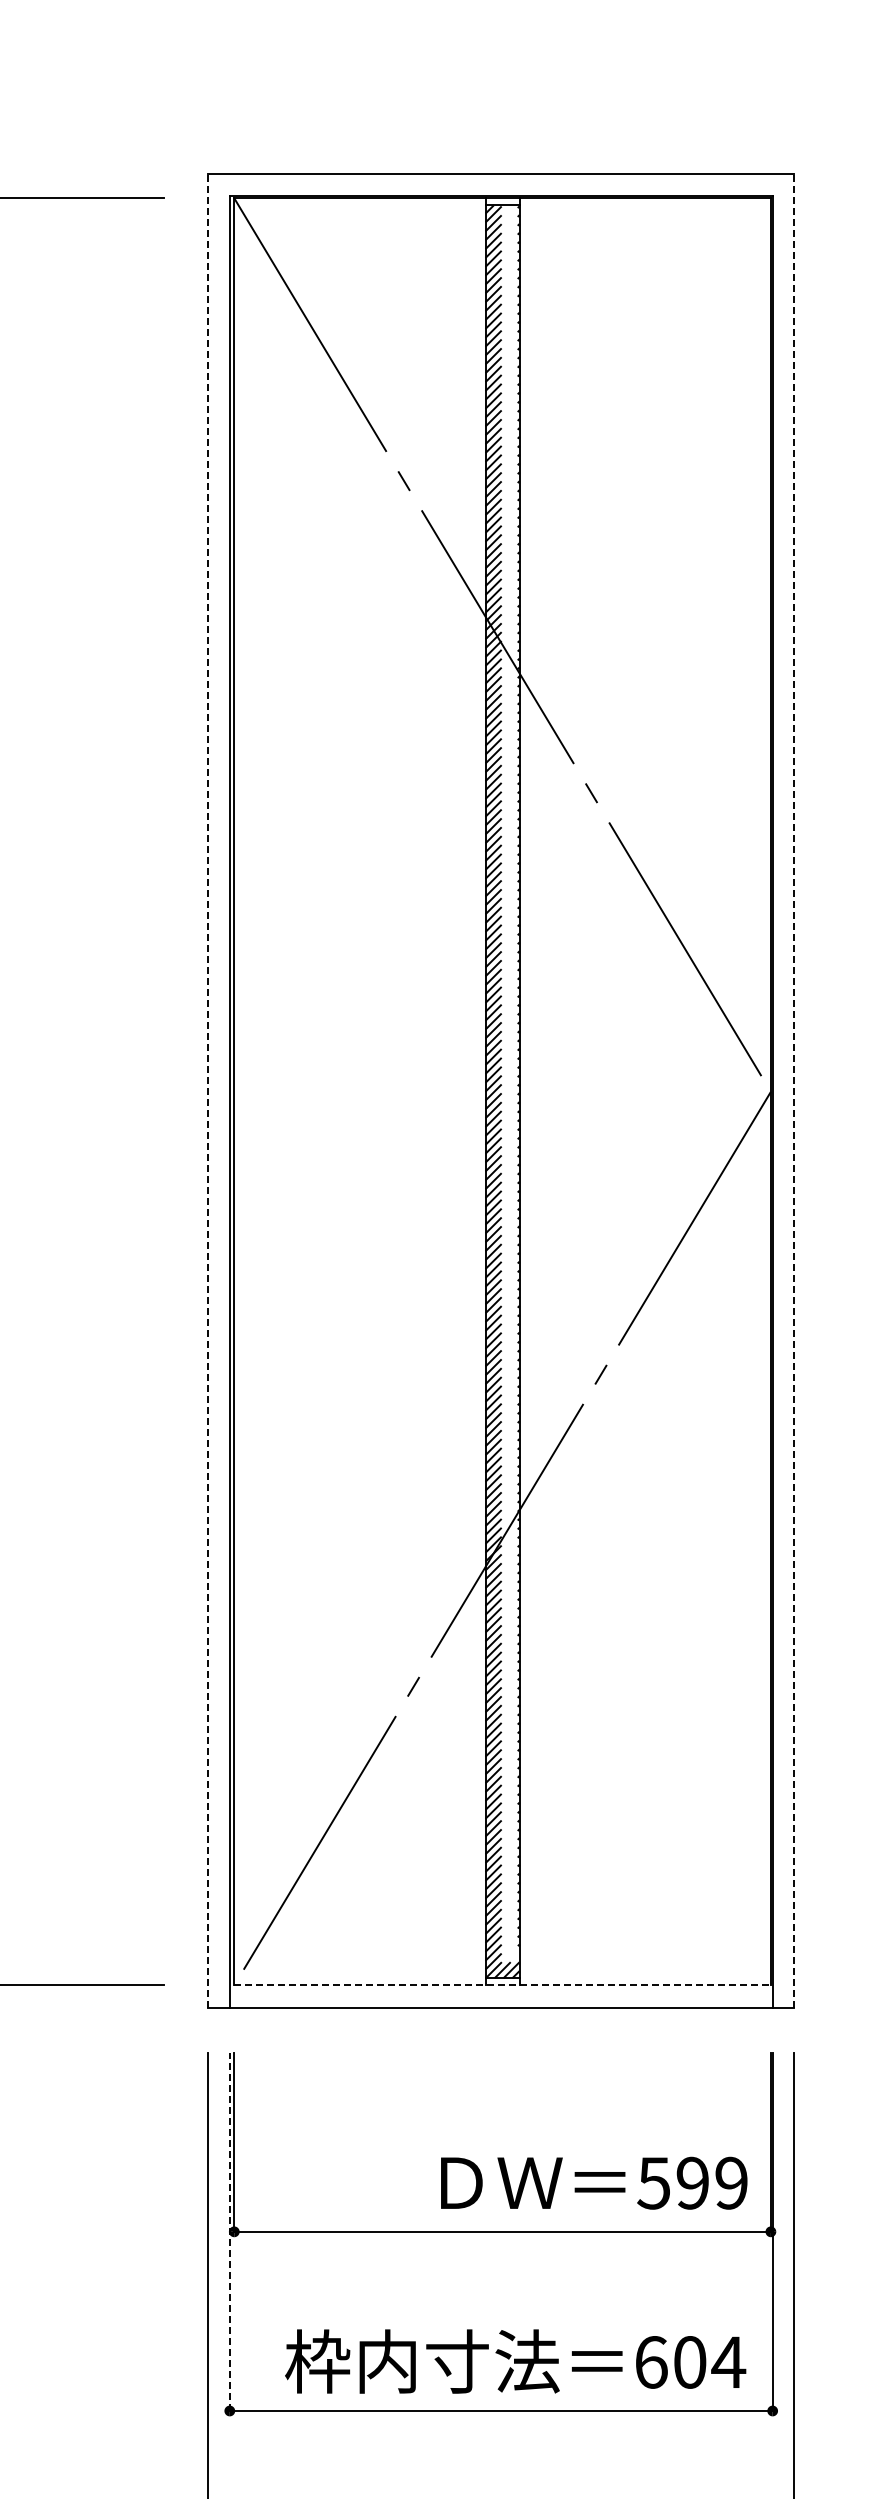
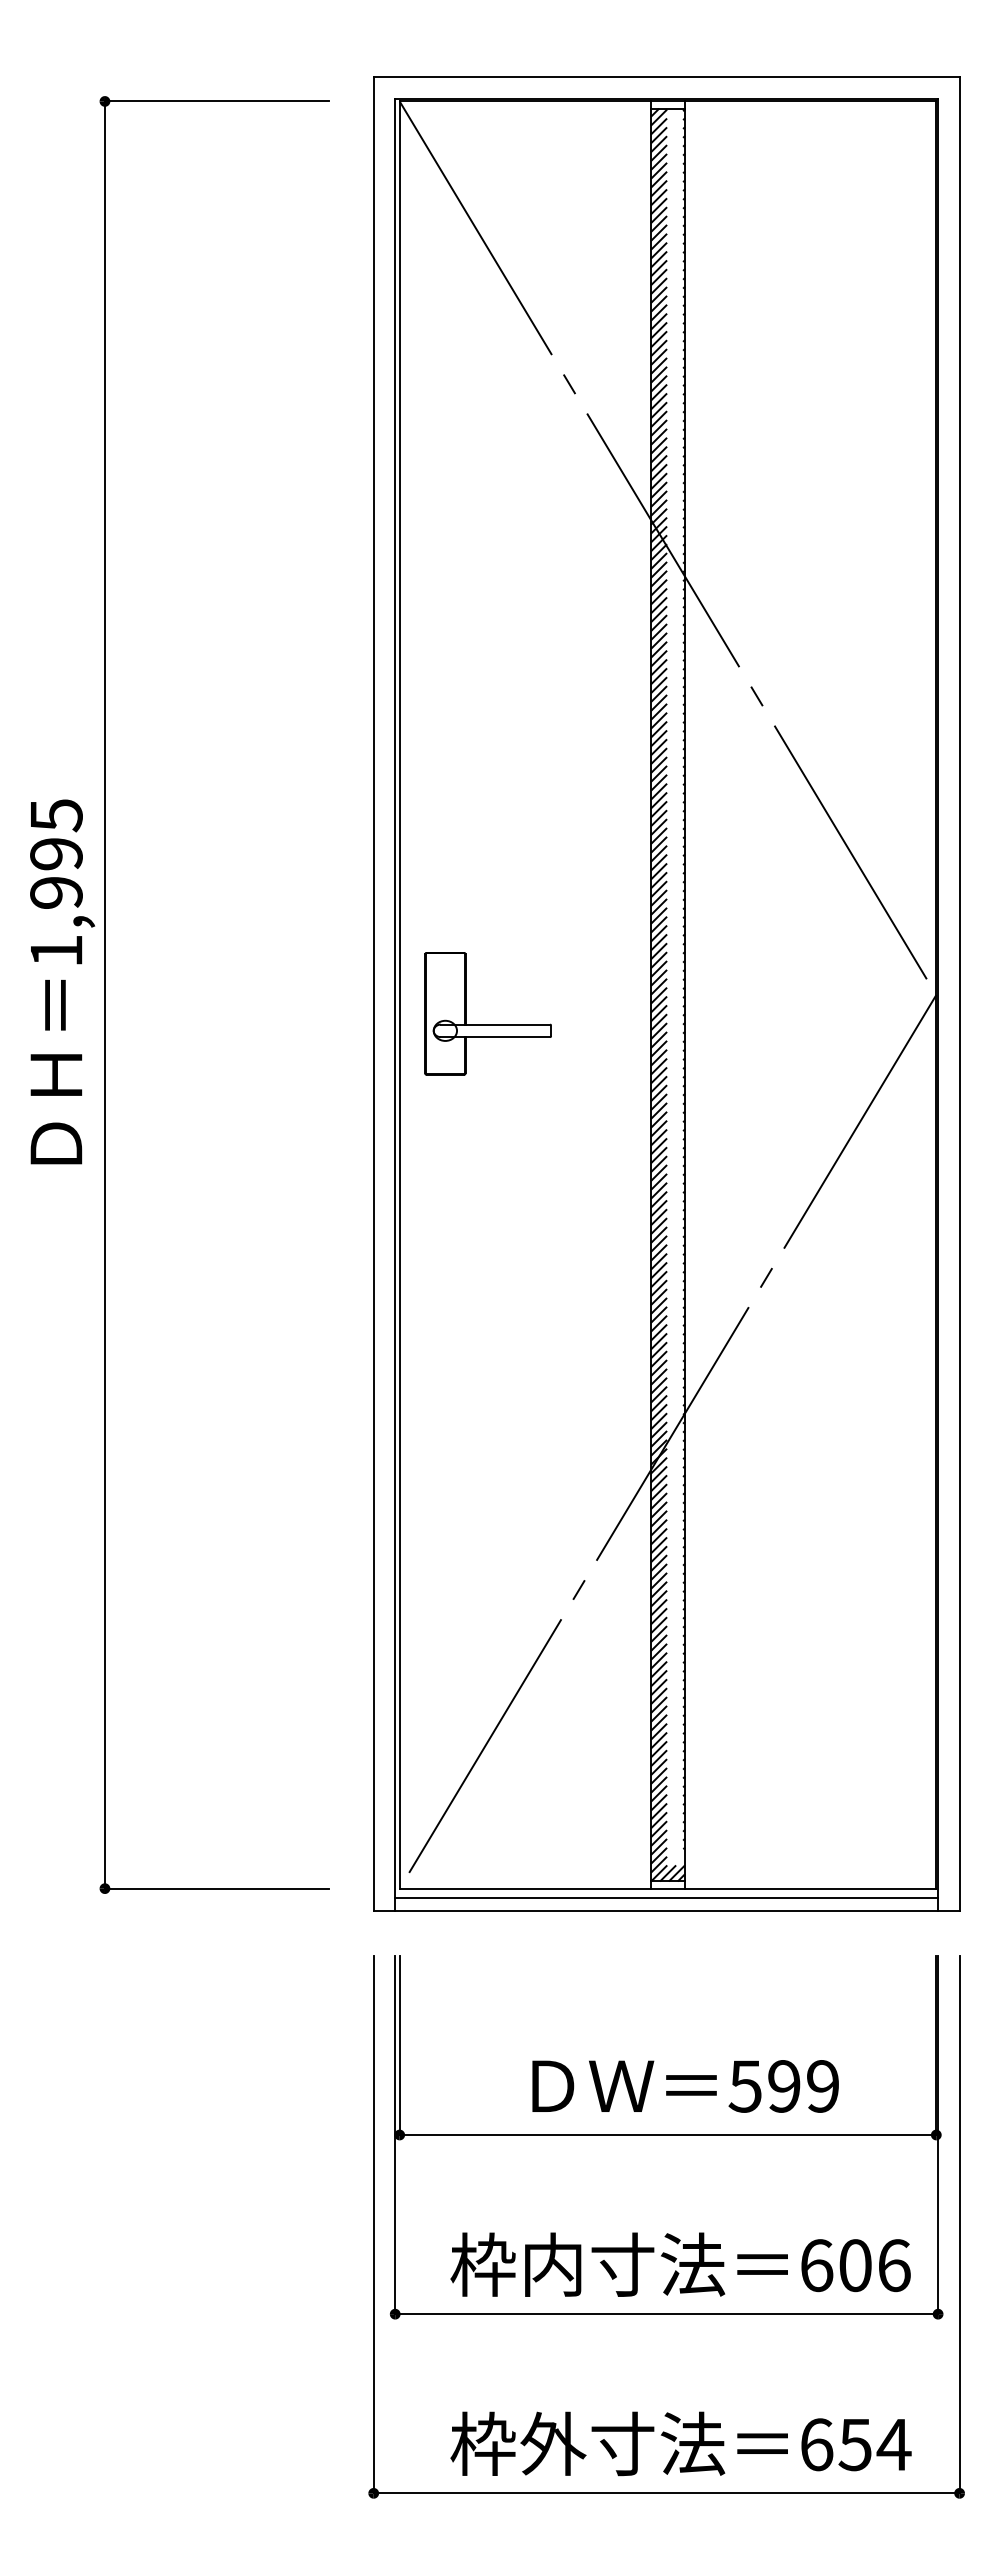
line: (208, 1091) -> (373, 994), dashed -> solid
line: (794, 1091) -> (959, 994), dashed -> solid
part: (322, 1121) -> (487, 1024), added
line: (503, 1985) -> (668, 1888), dashed -> solid
line: (501, 1994) -> (666, 1897), added
text: (594, 2183) -> (685, 2086), moved
line: (230, 2231) -> (395, 2134), dashed -> solid
text: (728, 2362) -> (893, 2265), 604 -> 606

